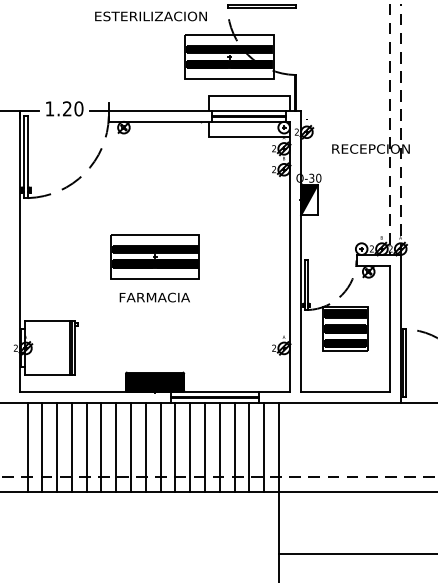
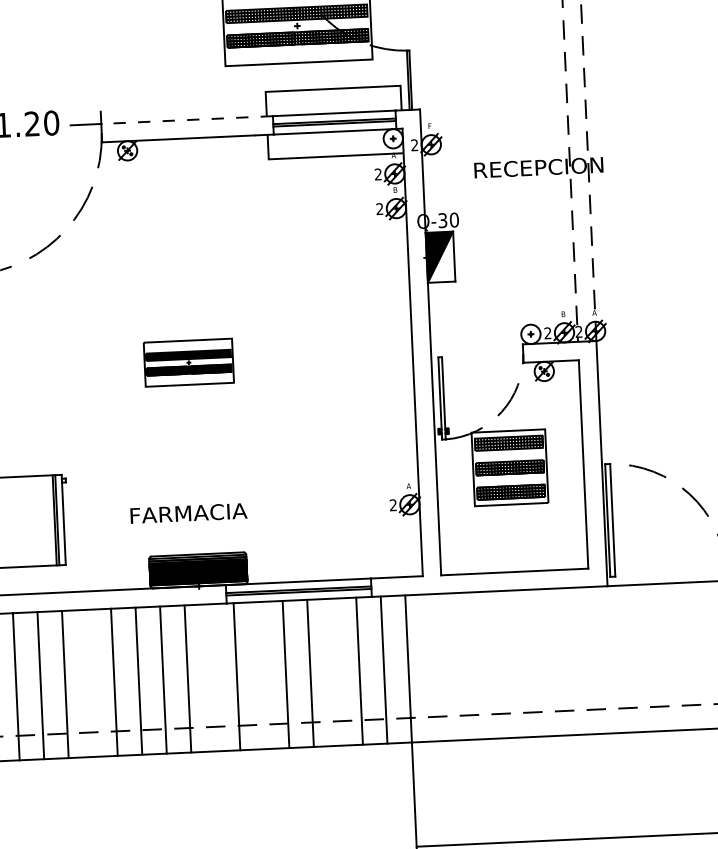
line: (160, 110) -> (186, 119), solid -> dashed
part: (154, 256) -> (187, 362), size x0.6
text: (154, 297) -> (188, 513), moved
line: (86, 446) -> (89, 682), removed
line: (160, 446) -> (212, 676), removed
line: (190, 446) -> (261, 674), removed
line: (234, 446) -> (334, 671), removed

